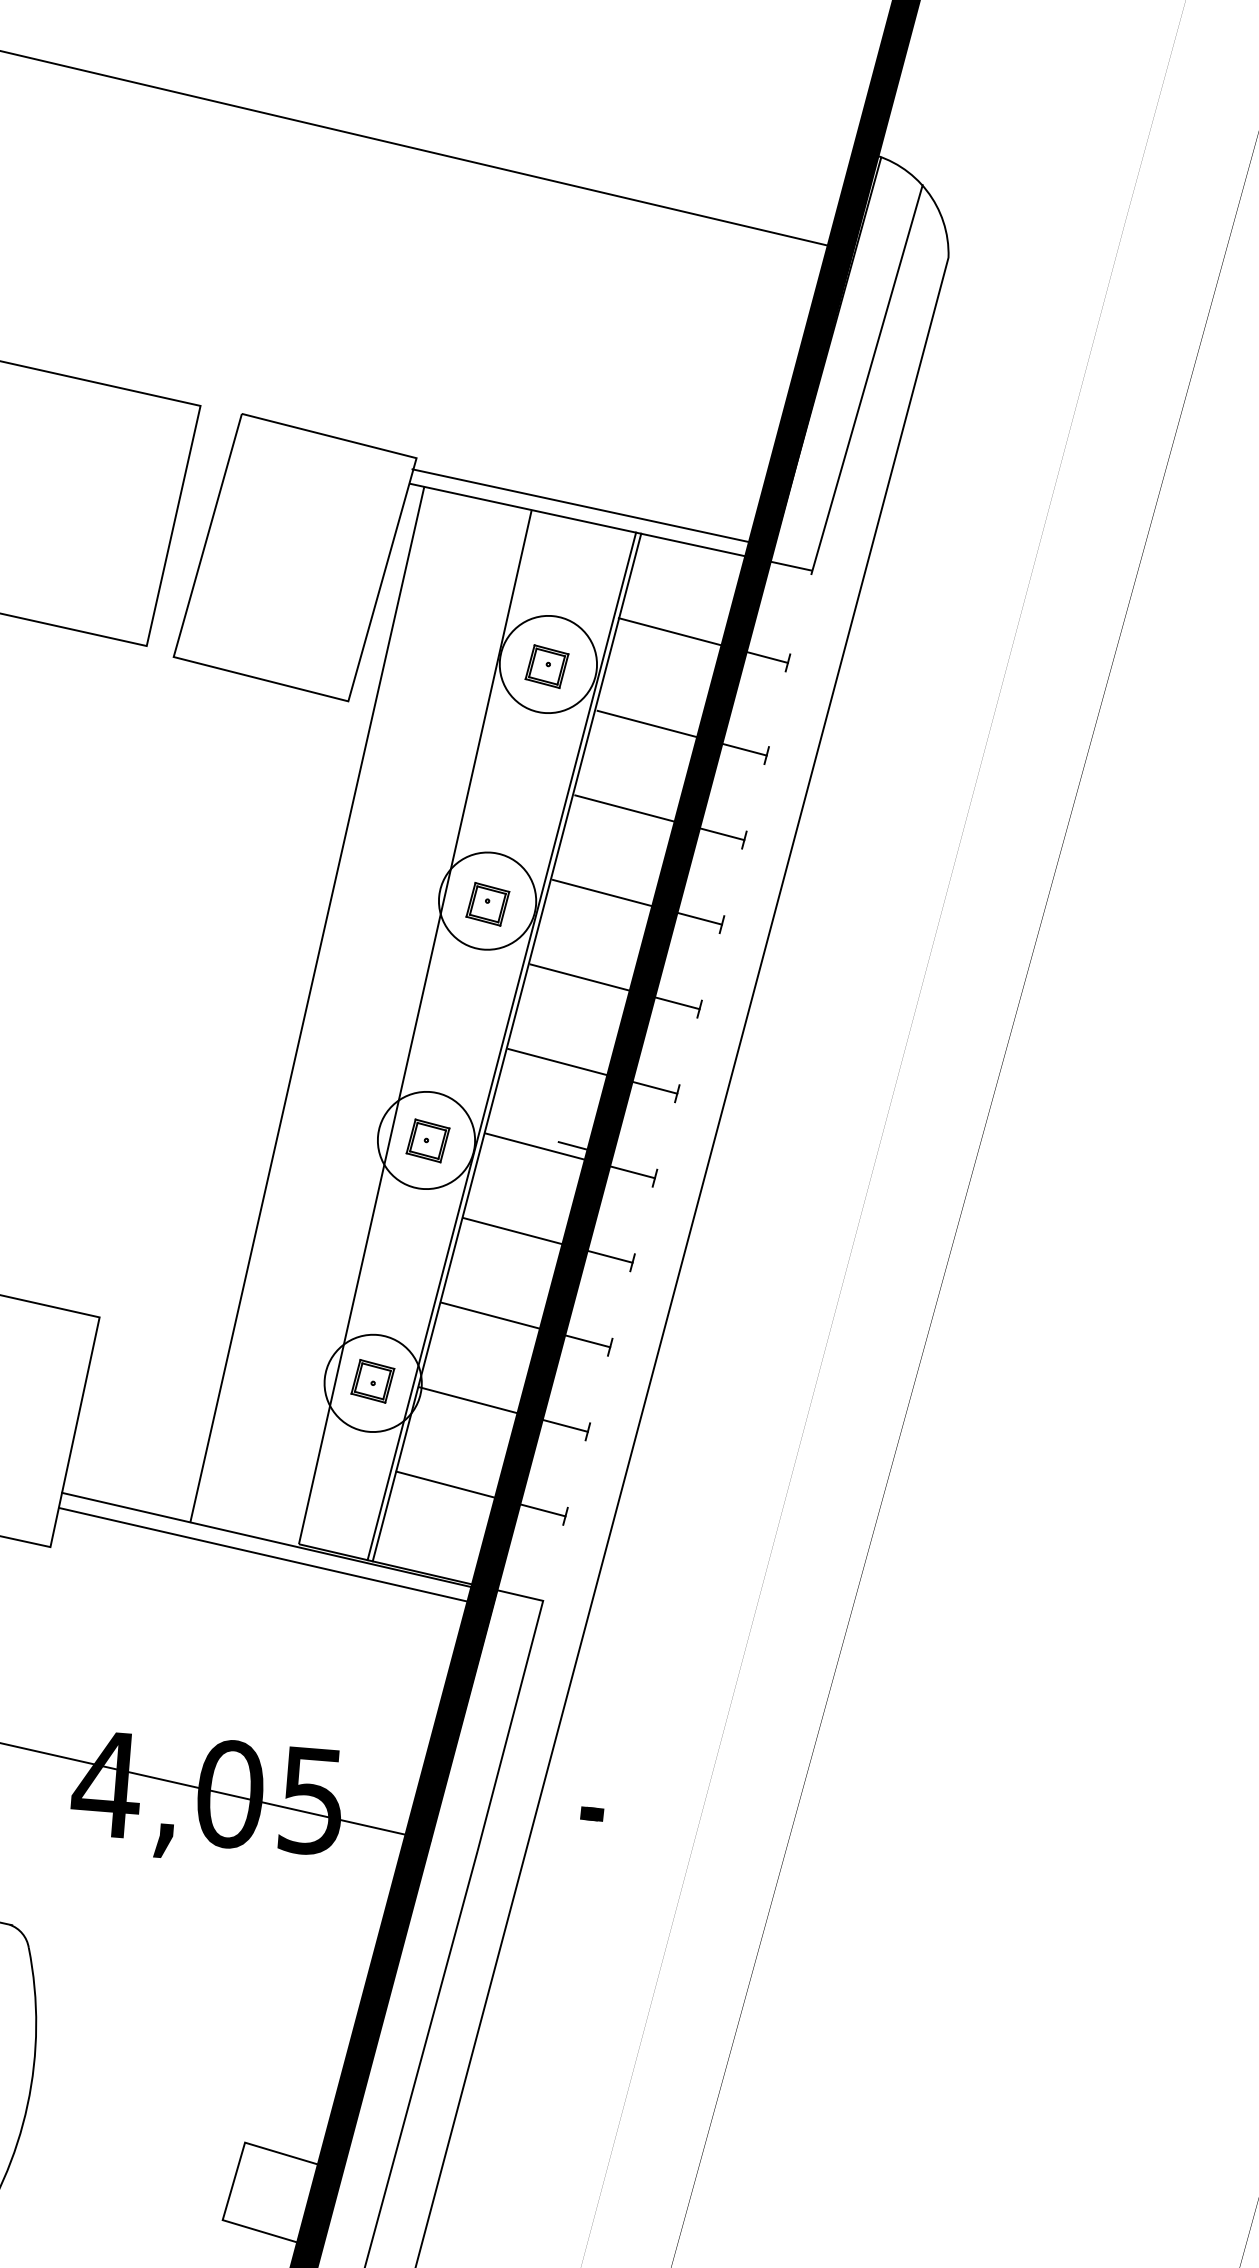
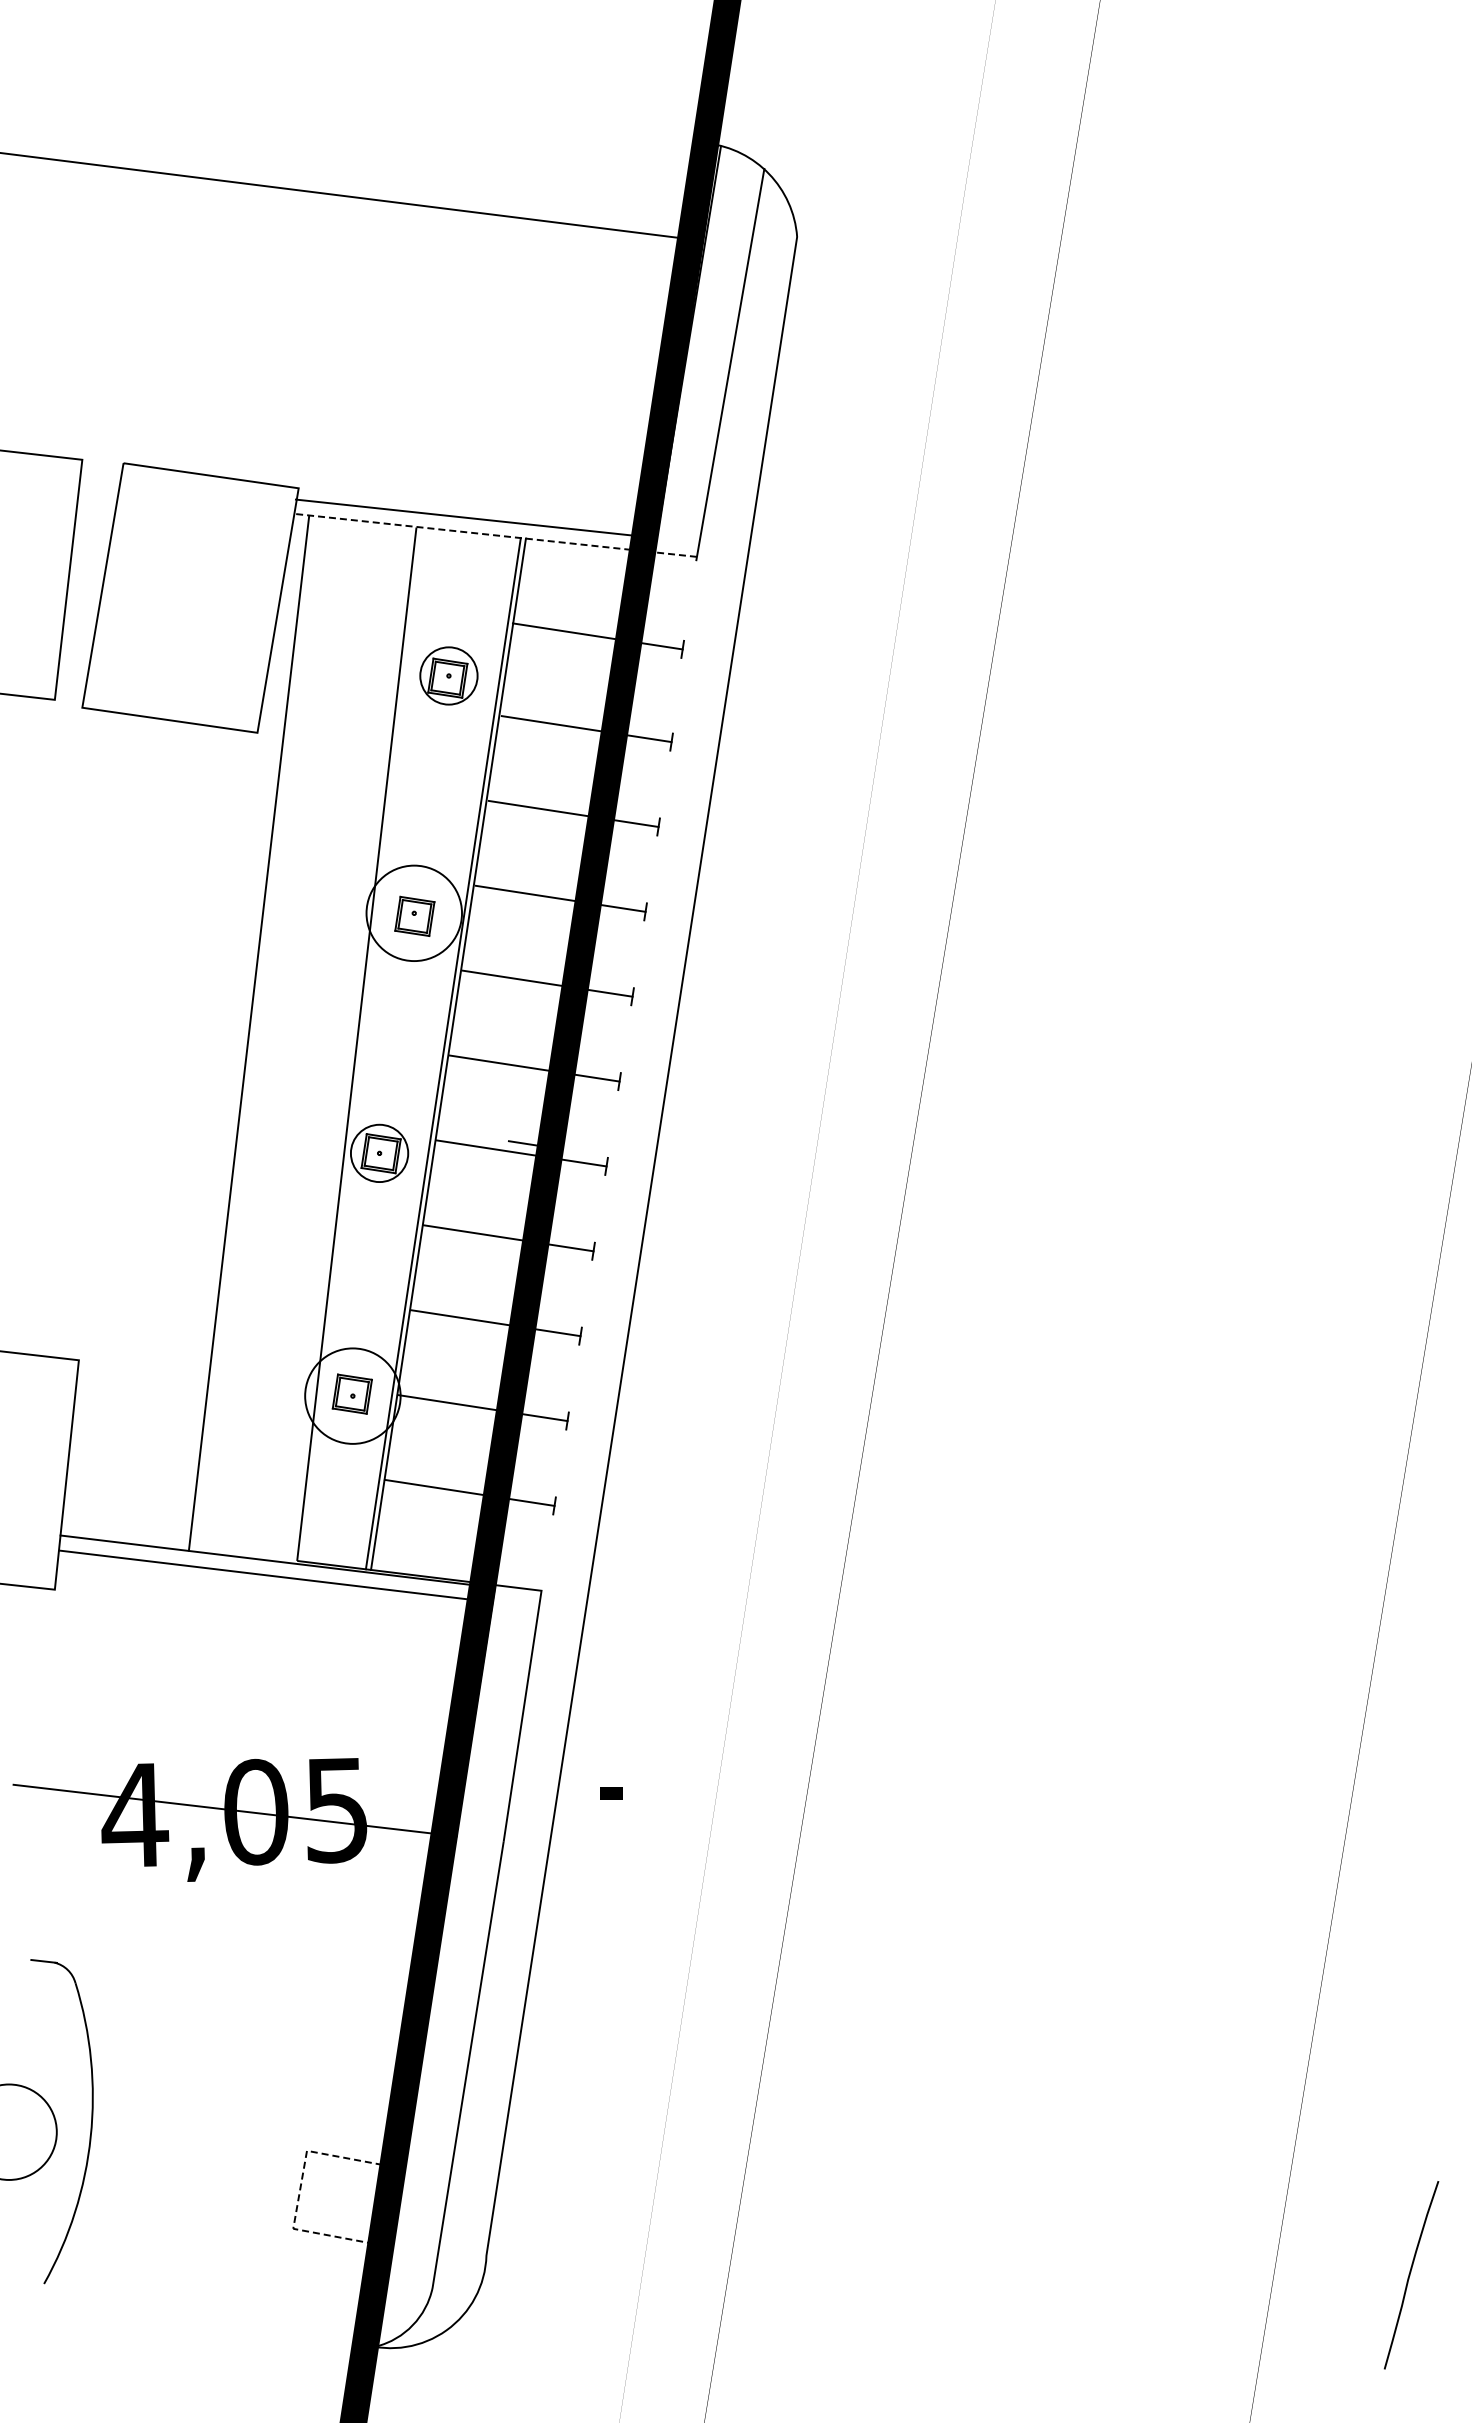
line: (610, 527) -> (495, 535), solid -> dashed
circle: (547, 663) -> (448, 675), size x0.6
circle: (426, 1140) -> (379, 1153), size x0.6
line: (234, 2181) -> (300, 2189), solid -> dashed

